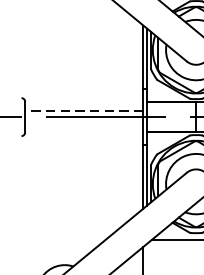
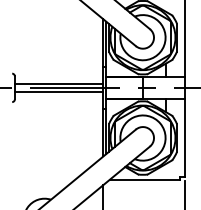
line: (83, 111) -> (58, 83), dashed -> solid
line: (83, 123) -> (58, 92), added

